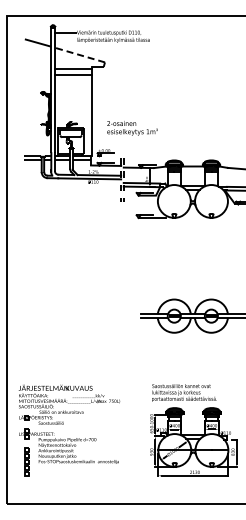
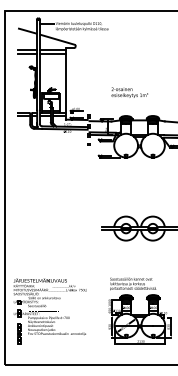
line: (79, 54) -> (57, 39), dashed -> solid
line: (37, 68) -> (27, 49), added
line: (37, 75) -> (27, 54), added
text: (132, 128) -> (129, 92), moved

